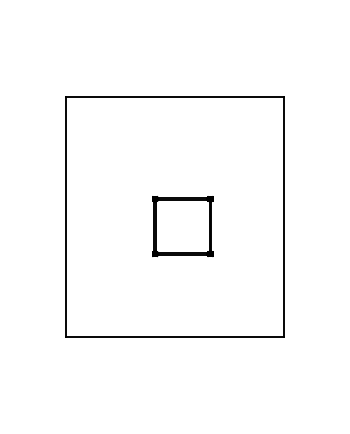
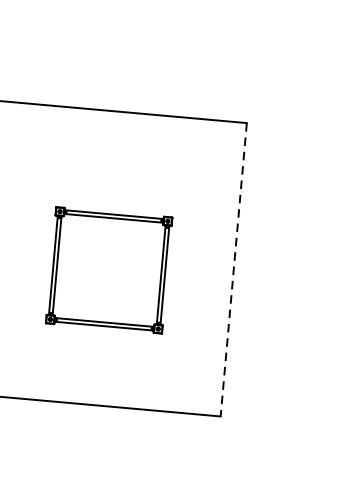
line: (284, 217) -> (234, 270), solid -> dashed
part: (182, 226) -> (108, 270), size x1.6

